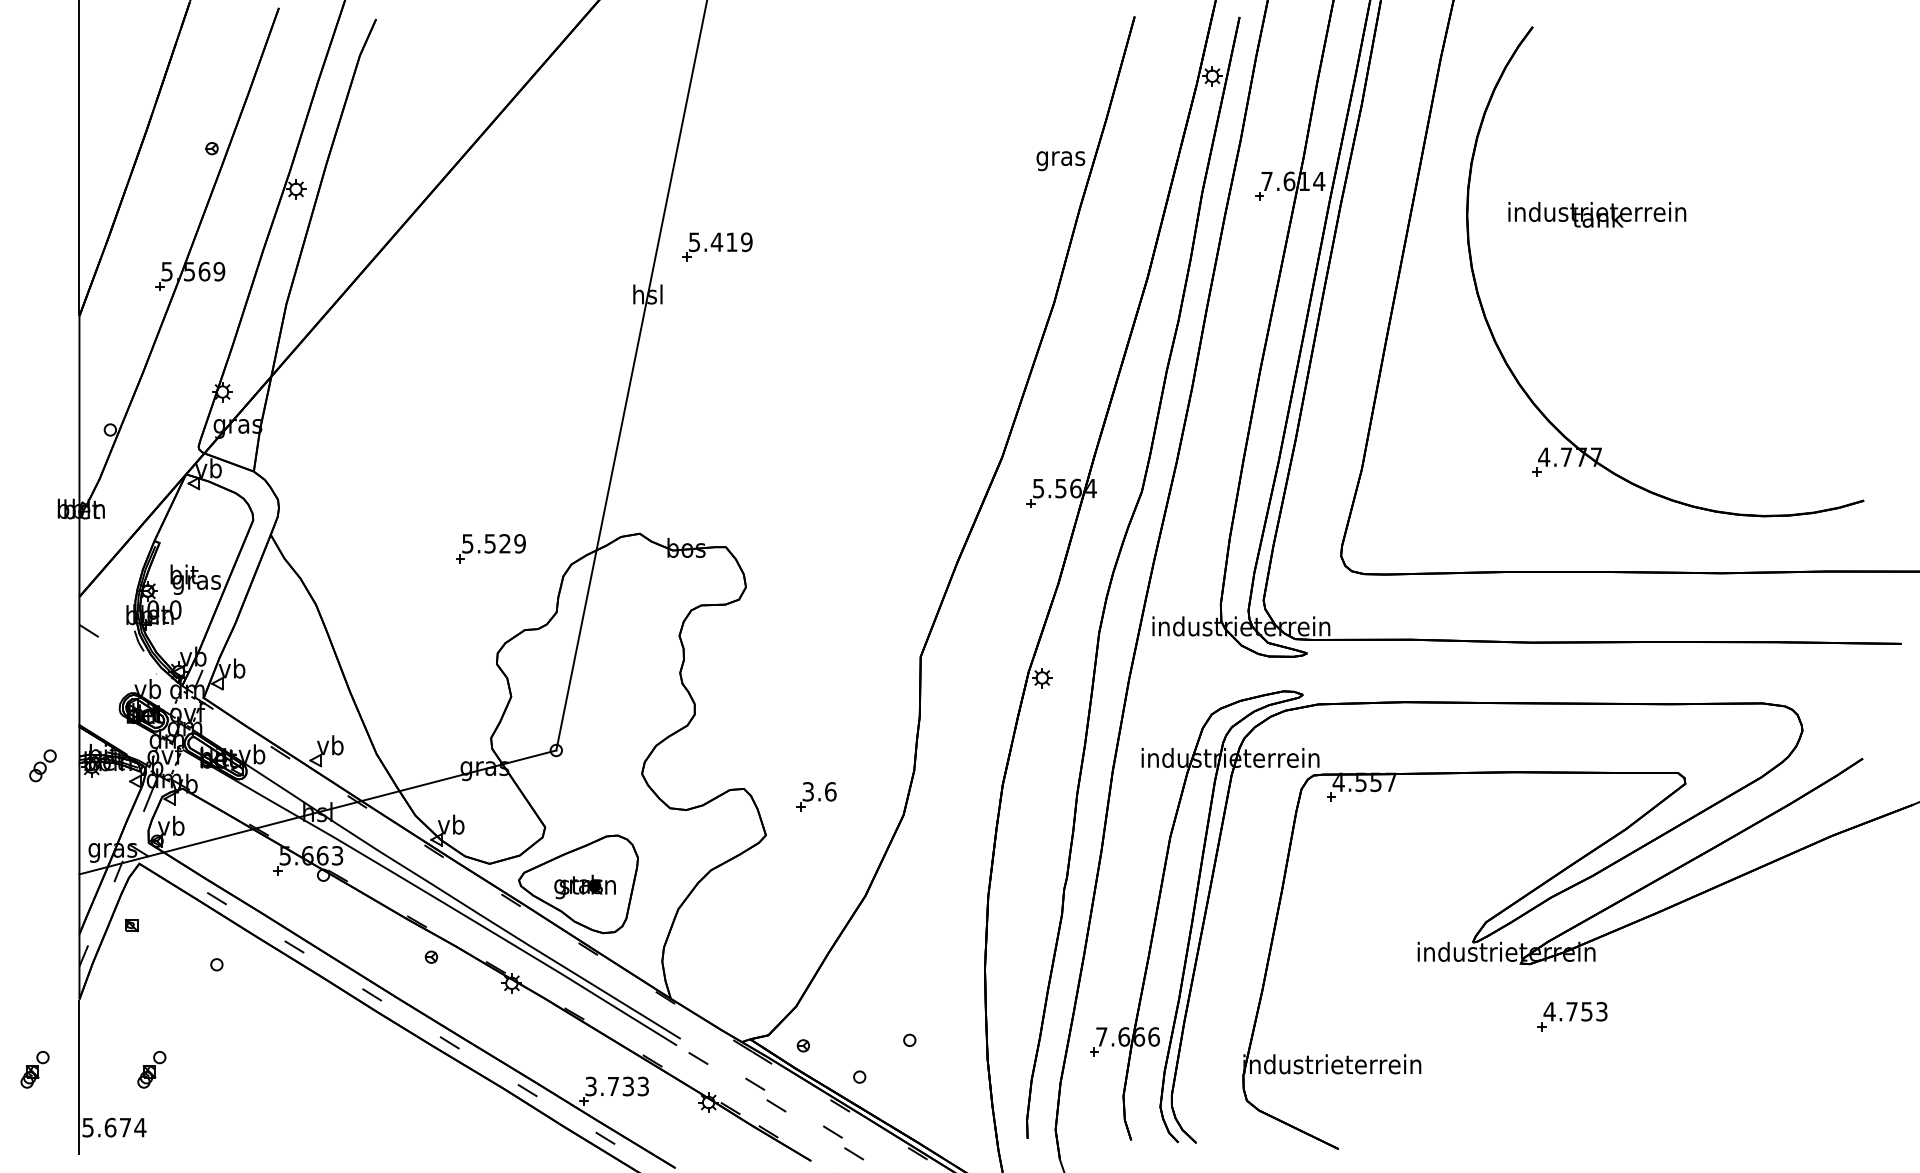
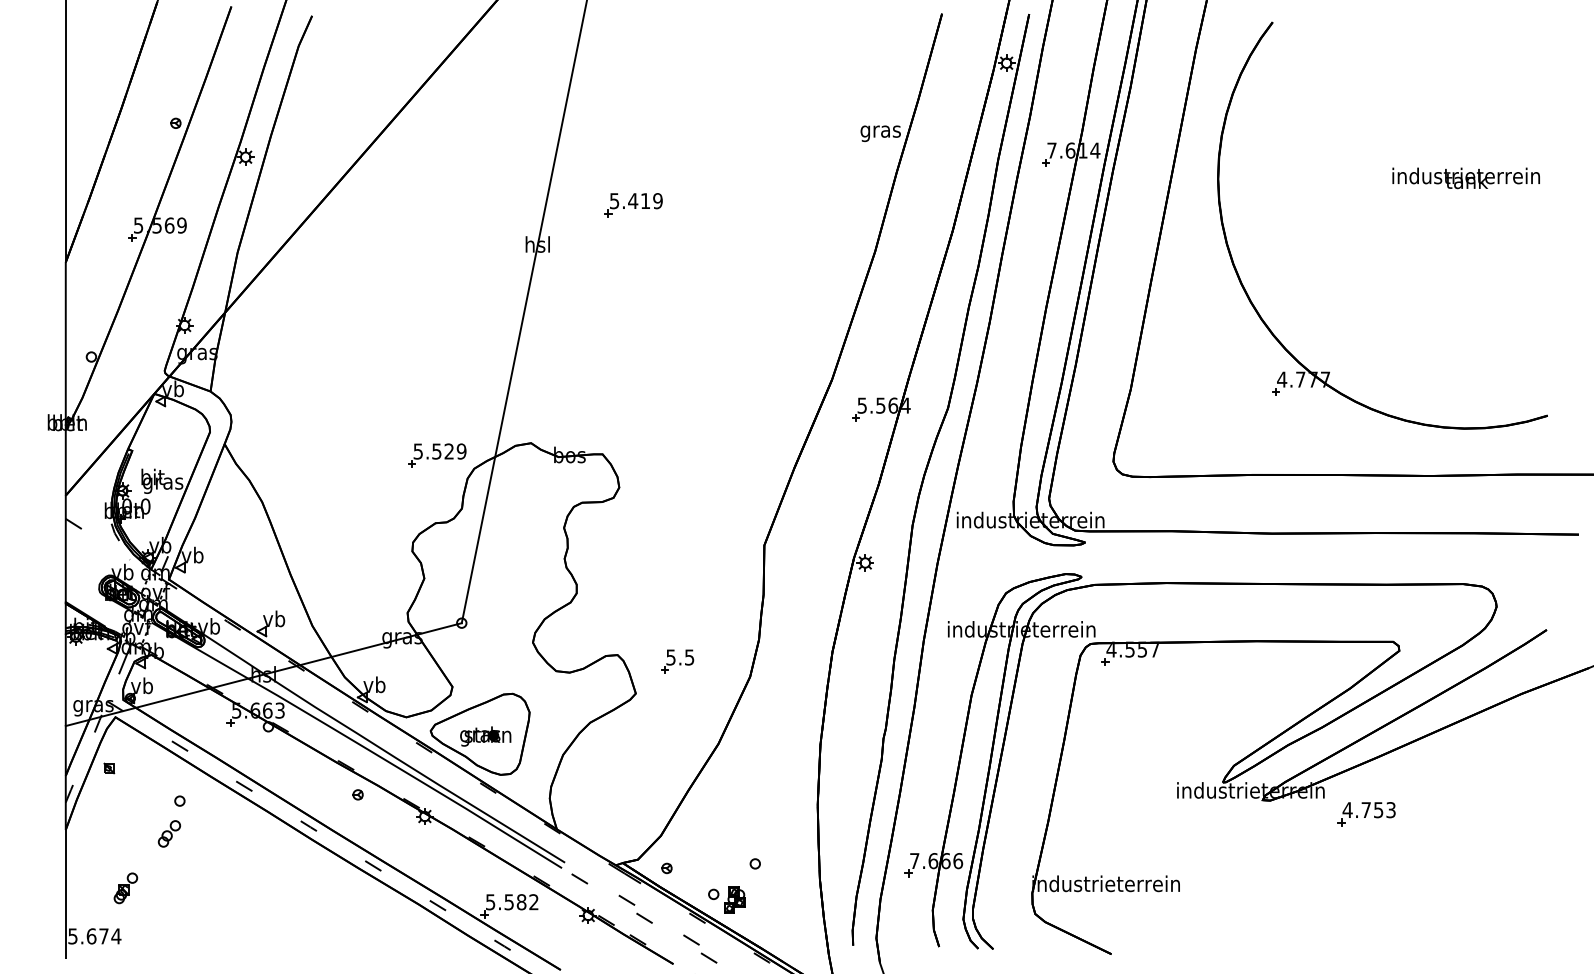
text: (1596, 215) -> (1465, 178), moved
part: (717, 247) -> (633, 205), moved
part: (490, 548) -> (437, 455), moved
part: (41, 765) -> (168, 833), moved
text: (819, 791) -> (680, 657), 3.6 -> 5.5
part: (1572, 1017) -> (1366, 814), moved
part: (34, 1069) -> (28, 888), removed
part: (884, 1083) -> (734, 899), added
text: (617, 1086) -> (512, 902), 3.733 -> 5.582

